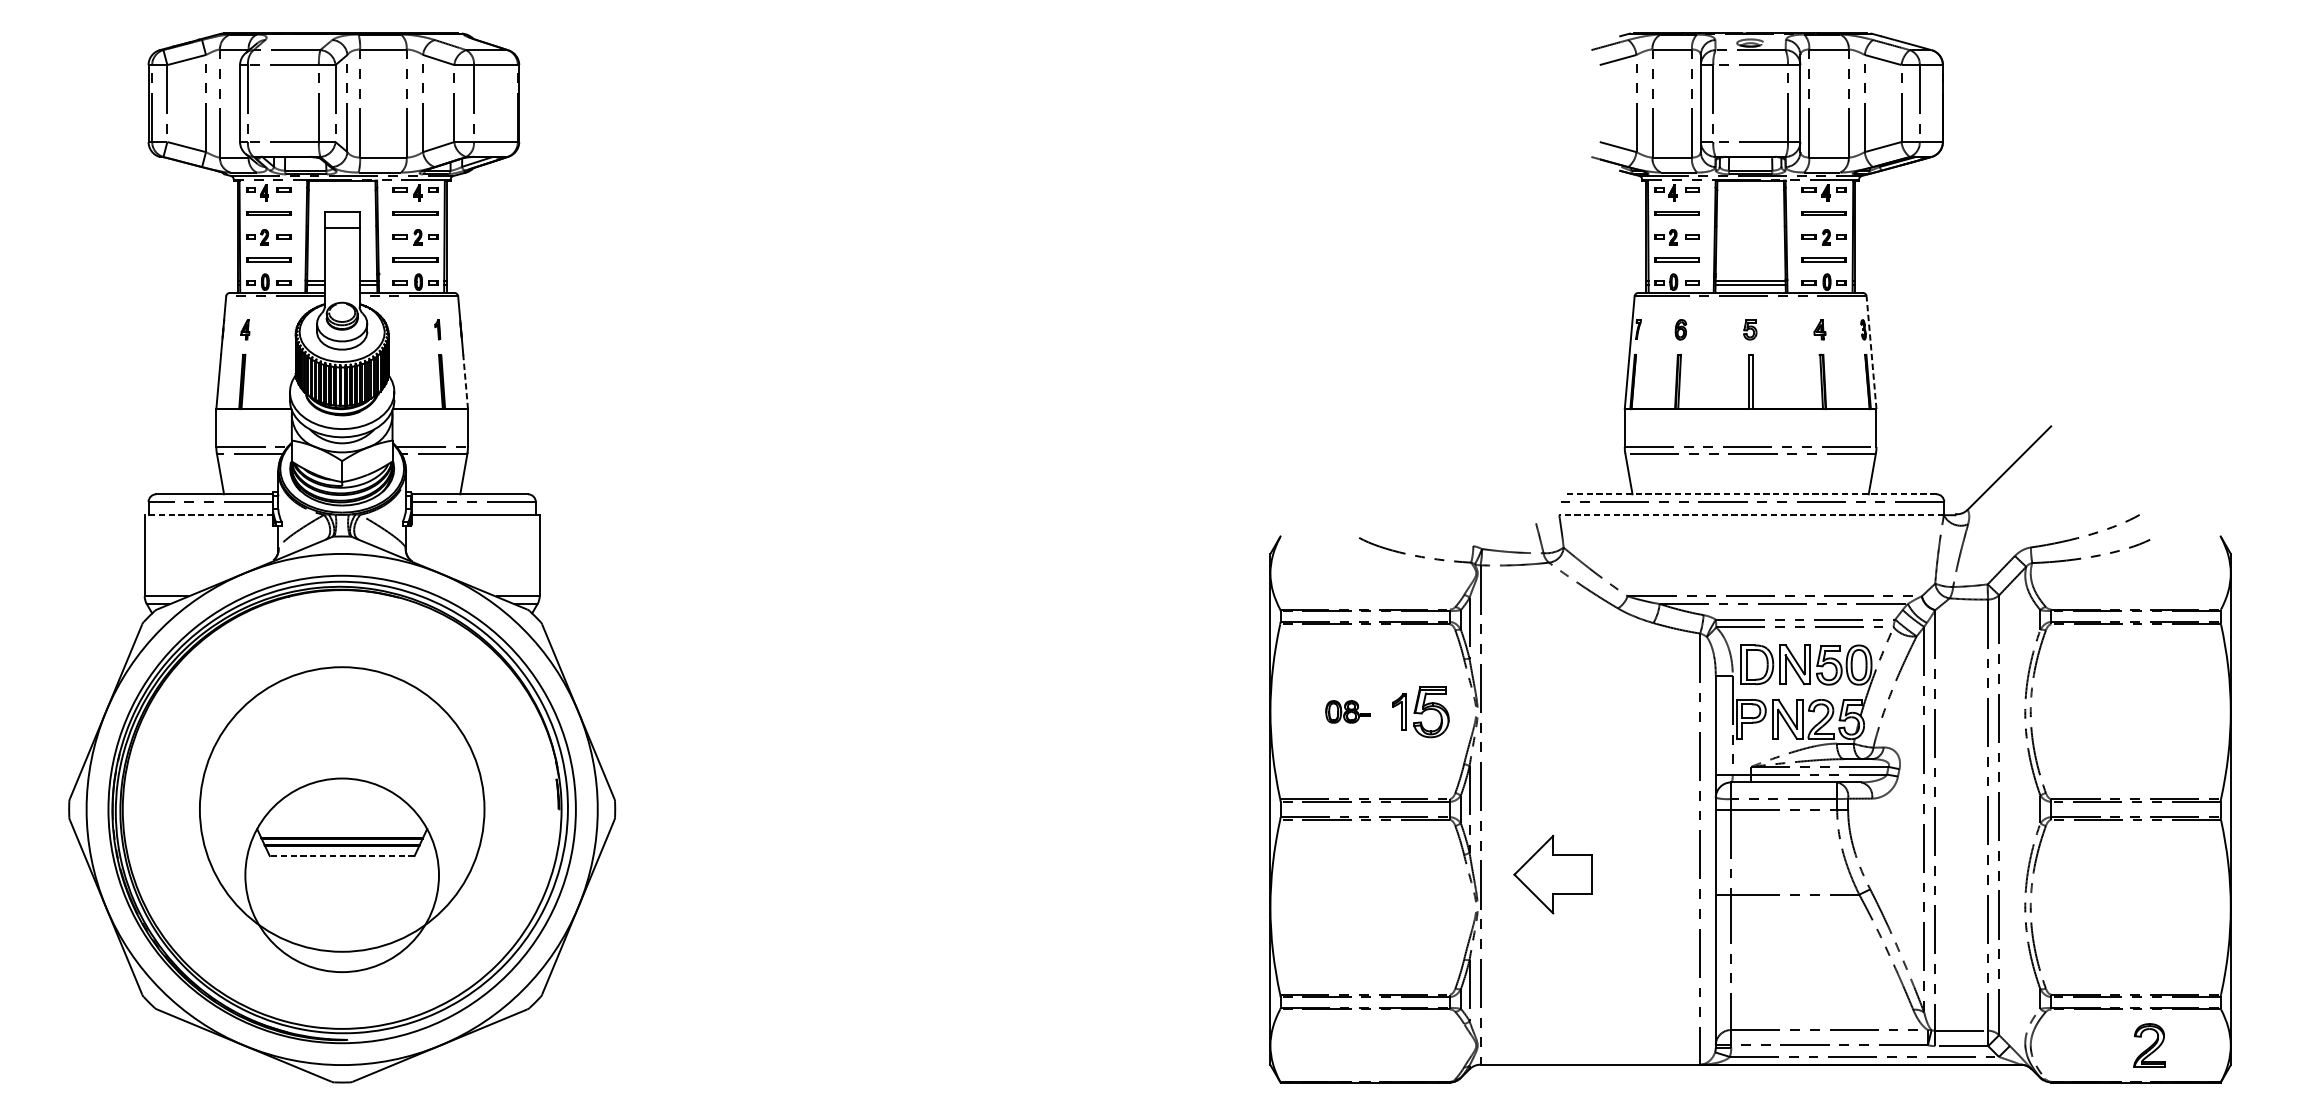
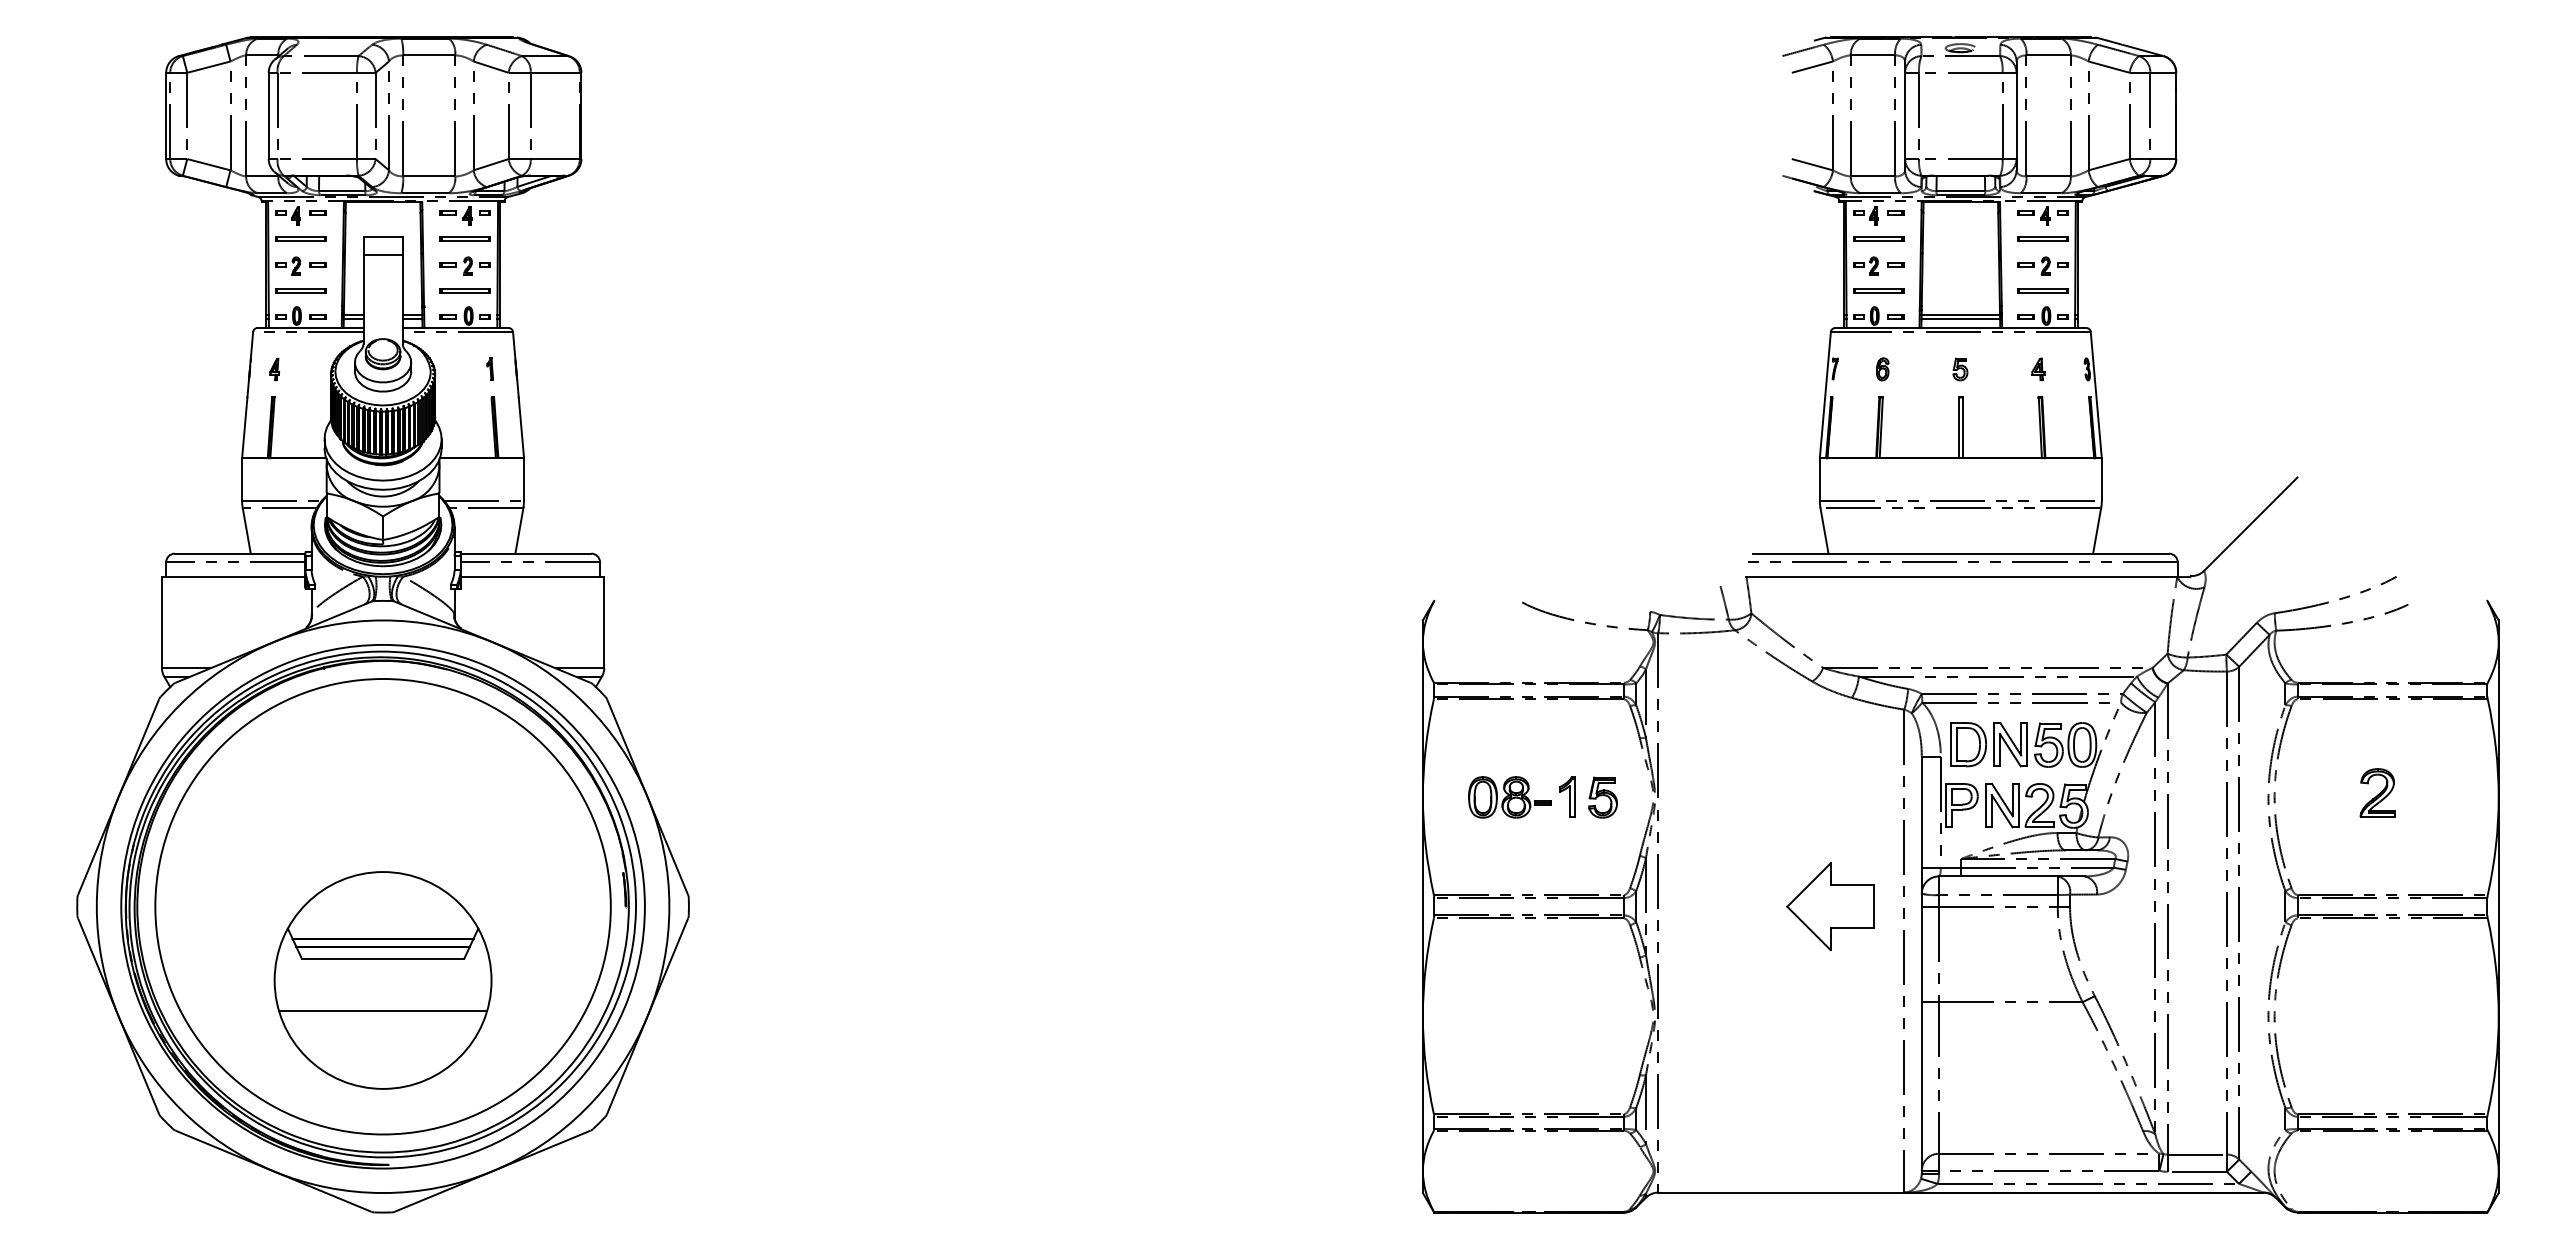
line: (1871, 352) -> (2096, 394), dashed -> solid
line: (465, 381) -> (521, 427), dashed -> solid
line: (1750, 494) -> (1960, 553), dashed -> solid
line: (208, 515) -> (233, 577), dashed -> solid
line: (1751, 515) -> (1961, 577), dashed -> solid
part: (1347, 711) -> (1509, 797), size x1.67
part: (1430, 711) -> (1602, 797), size x0.71
circle: (341, 809) -> (382, 906), size x1.43
line: (341, 855) -> (382, 958), dashed -> solid
part: (1553, 874) -> (1830, 906), moved
line: (341, 902) -> (382, 1010), added
part: (2149, 1044) -> (2377, 792), moved

